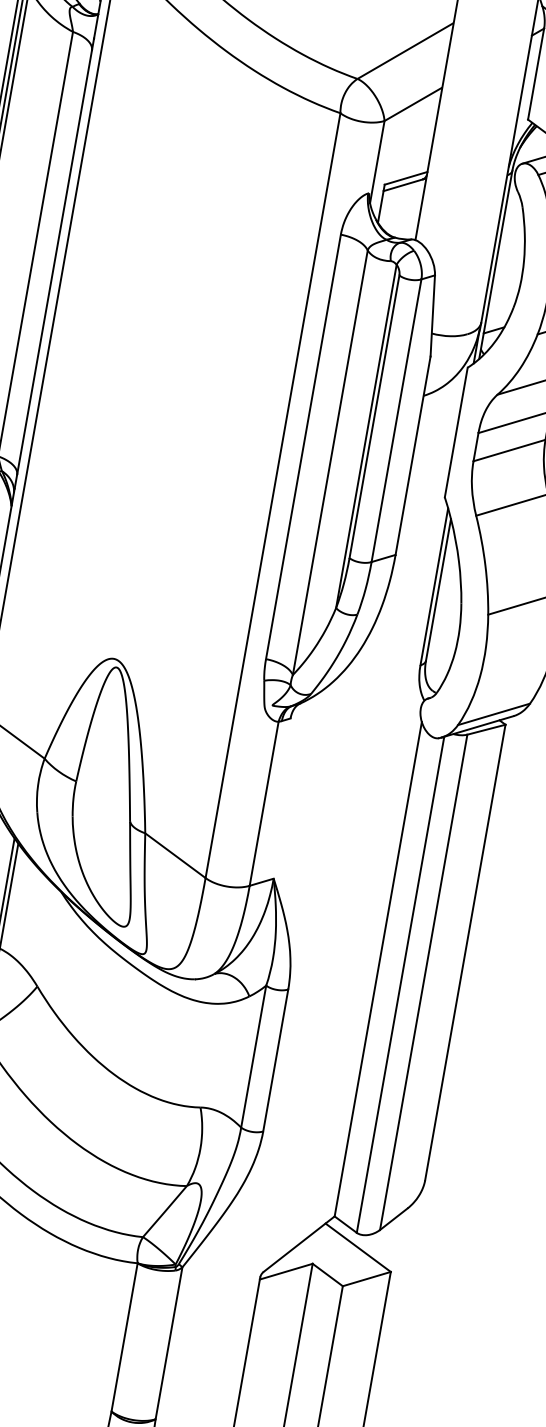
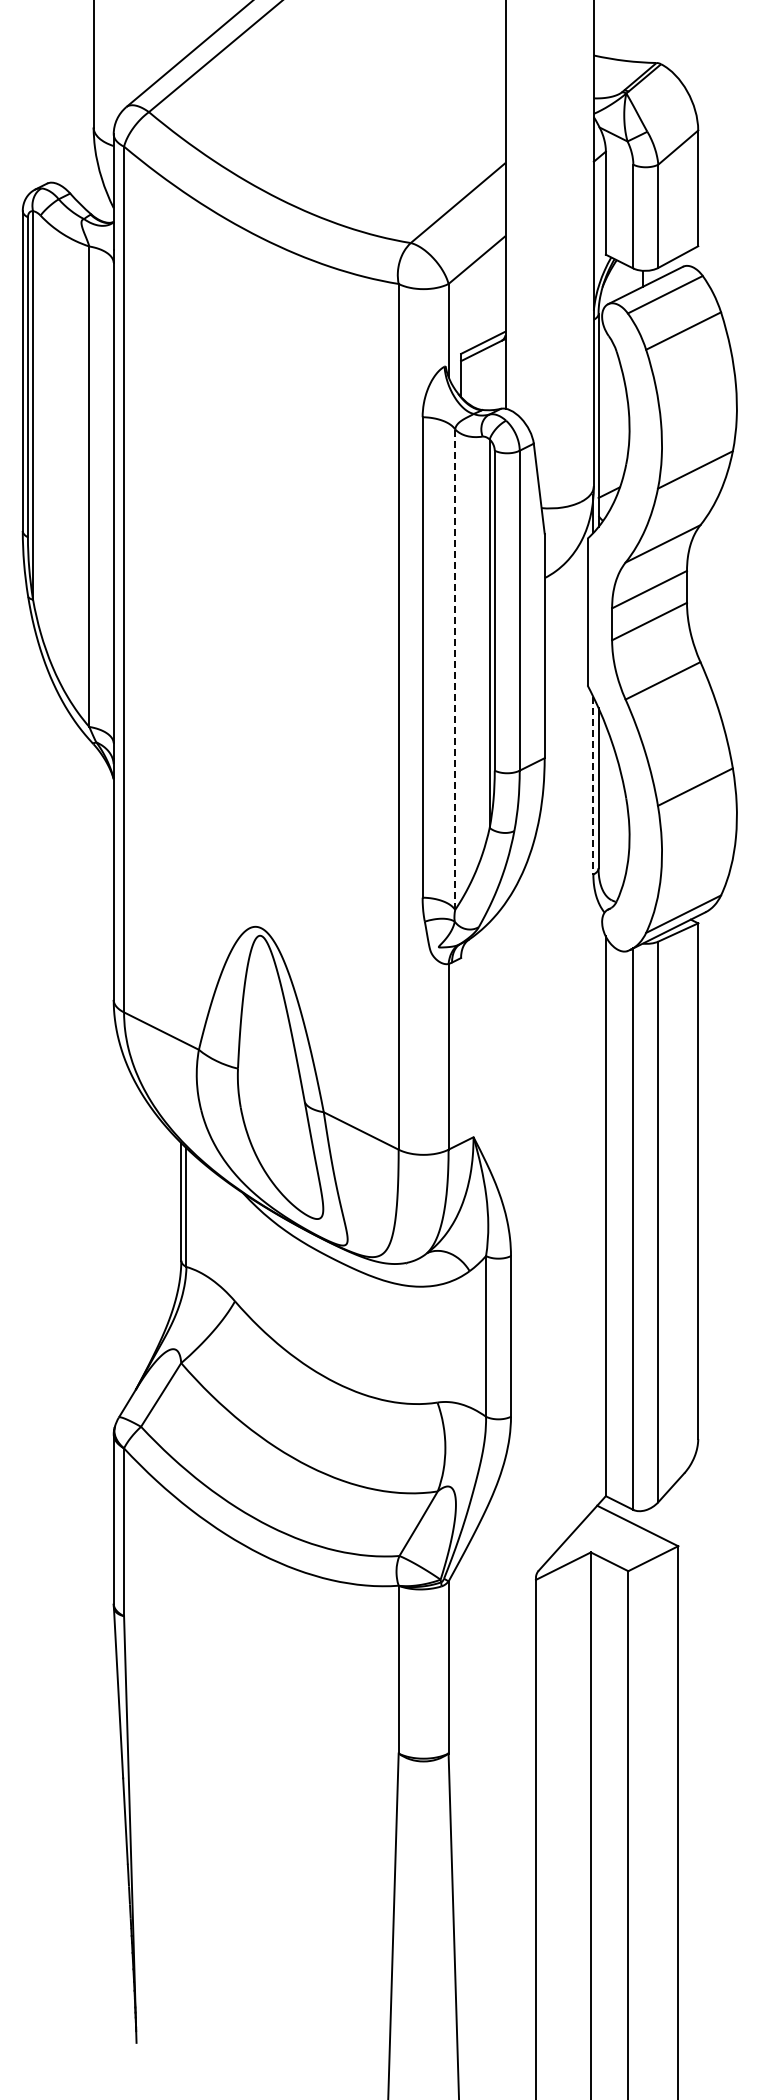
line: (330, 462) -> (455, 669), solid -> dashed
line: (434, 586) -> (593, 785), solid -> dashed

